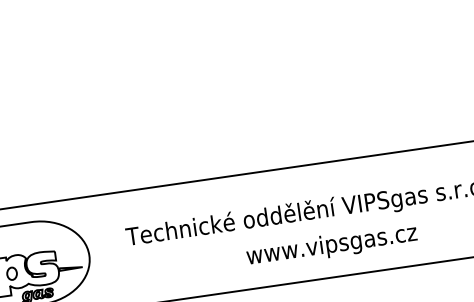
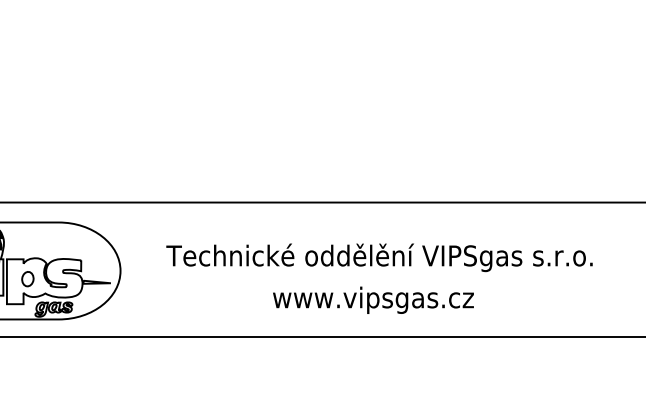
text: (331, 245) -> (373, 299), moved

